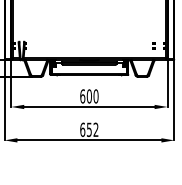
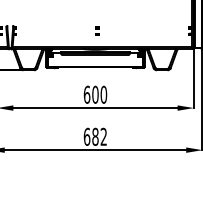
part: (153, 45) -> (96, 30), moved
text: (88, 129) -> (94, 136), 652 -> 682

